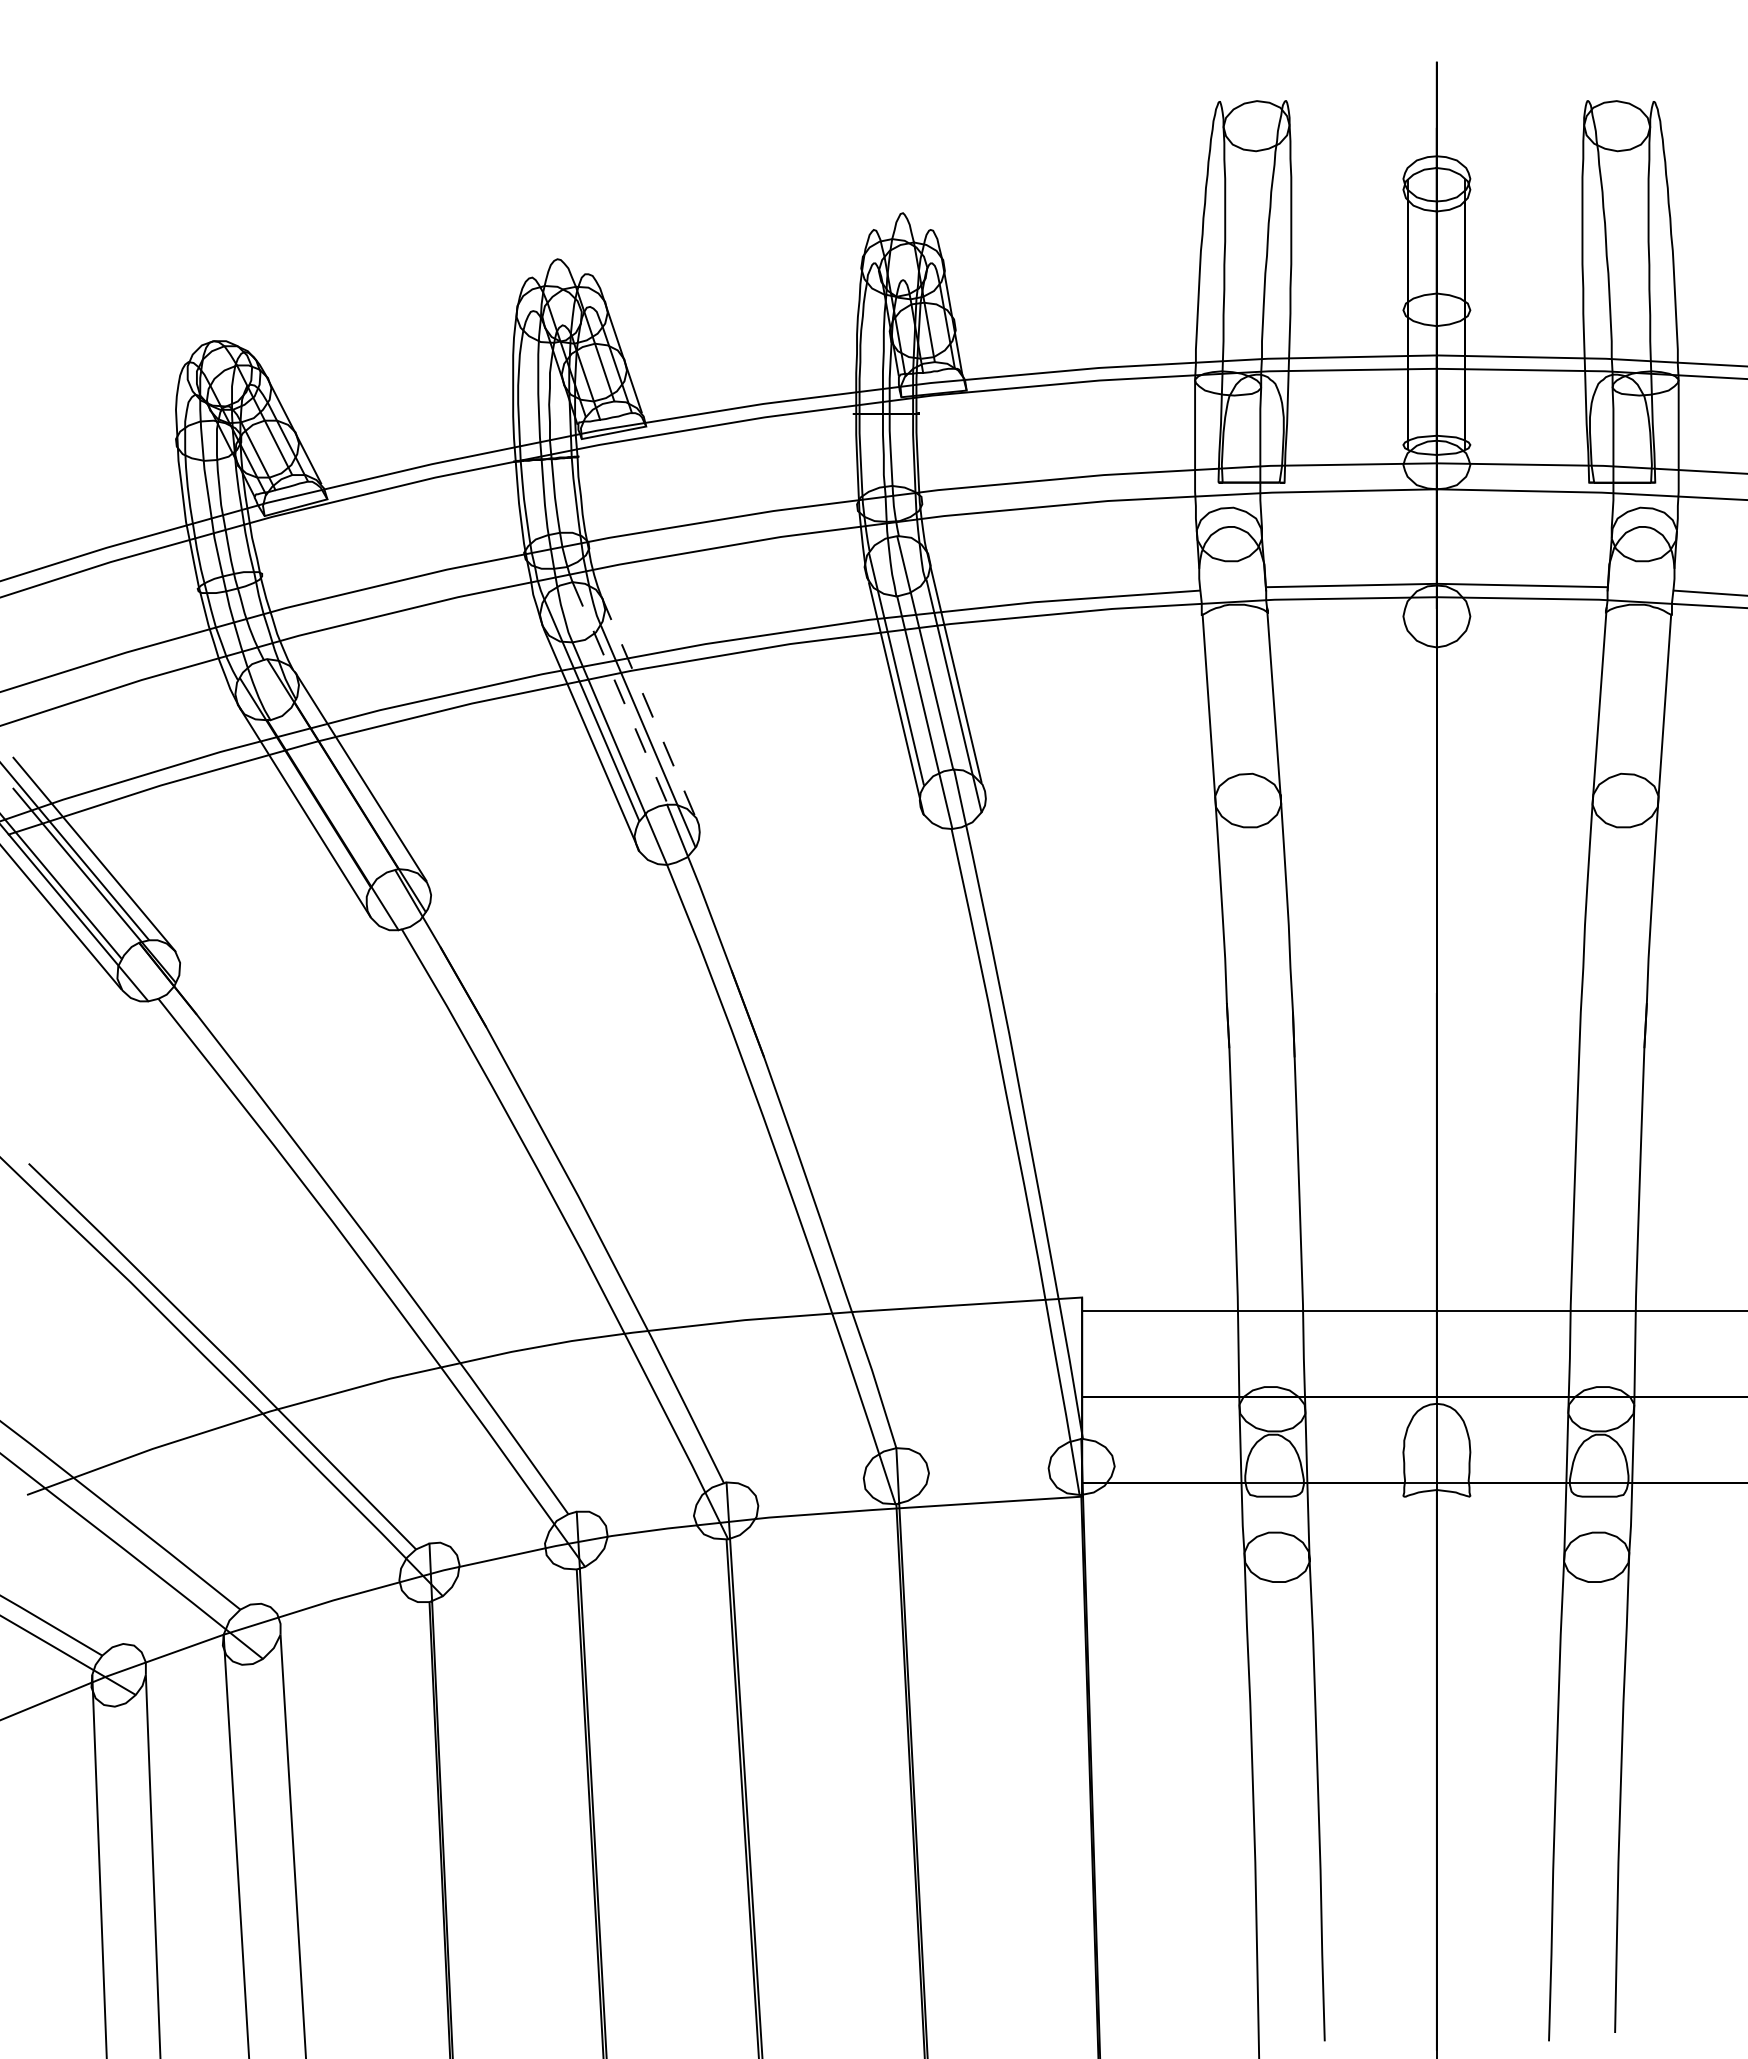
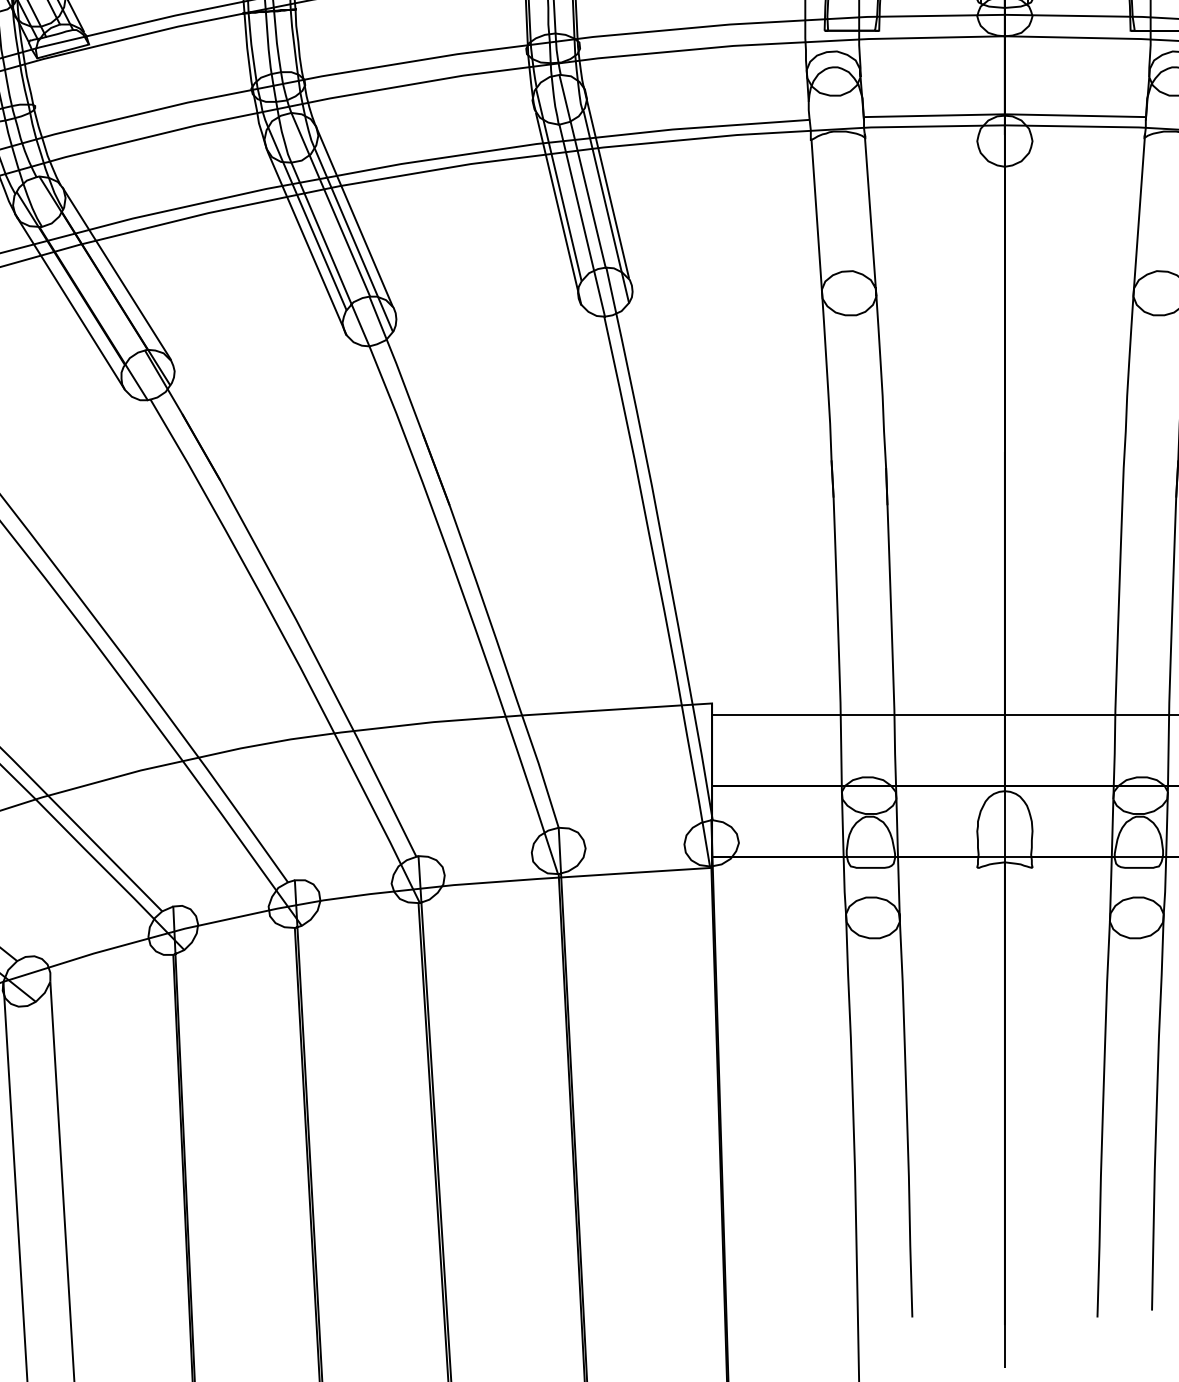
line: (620, 693) -> (330, 204), dashed -> solid
line: (648, 706) -> (354, 215), dashed -> solid

